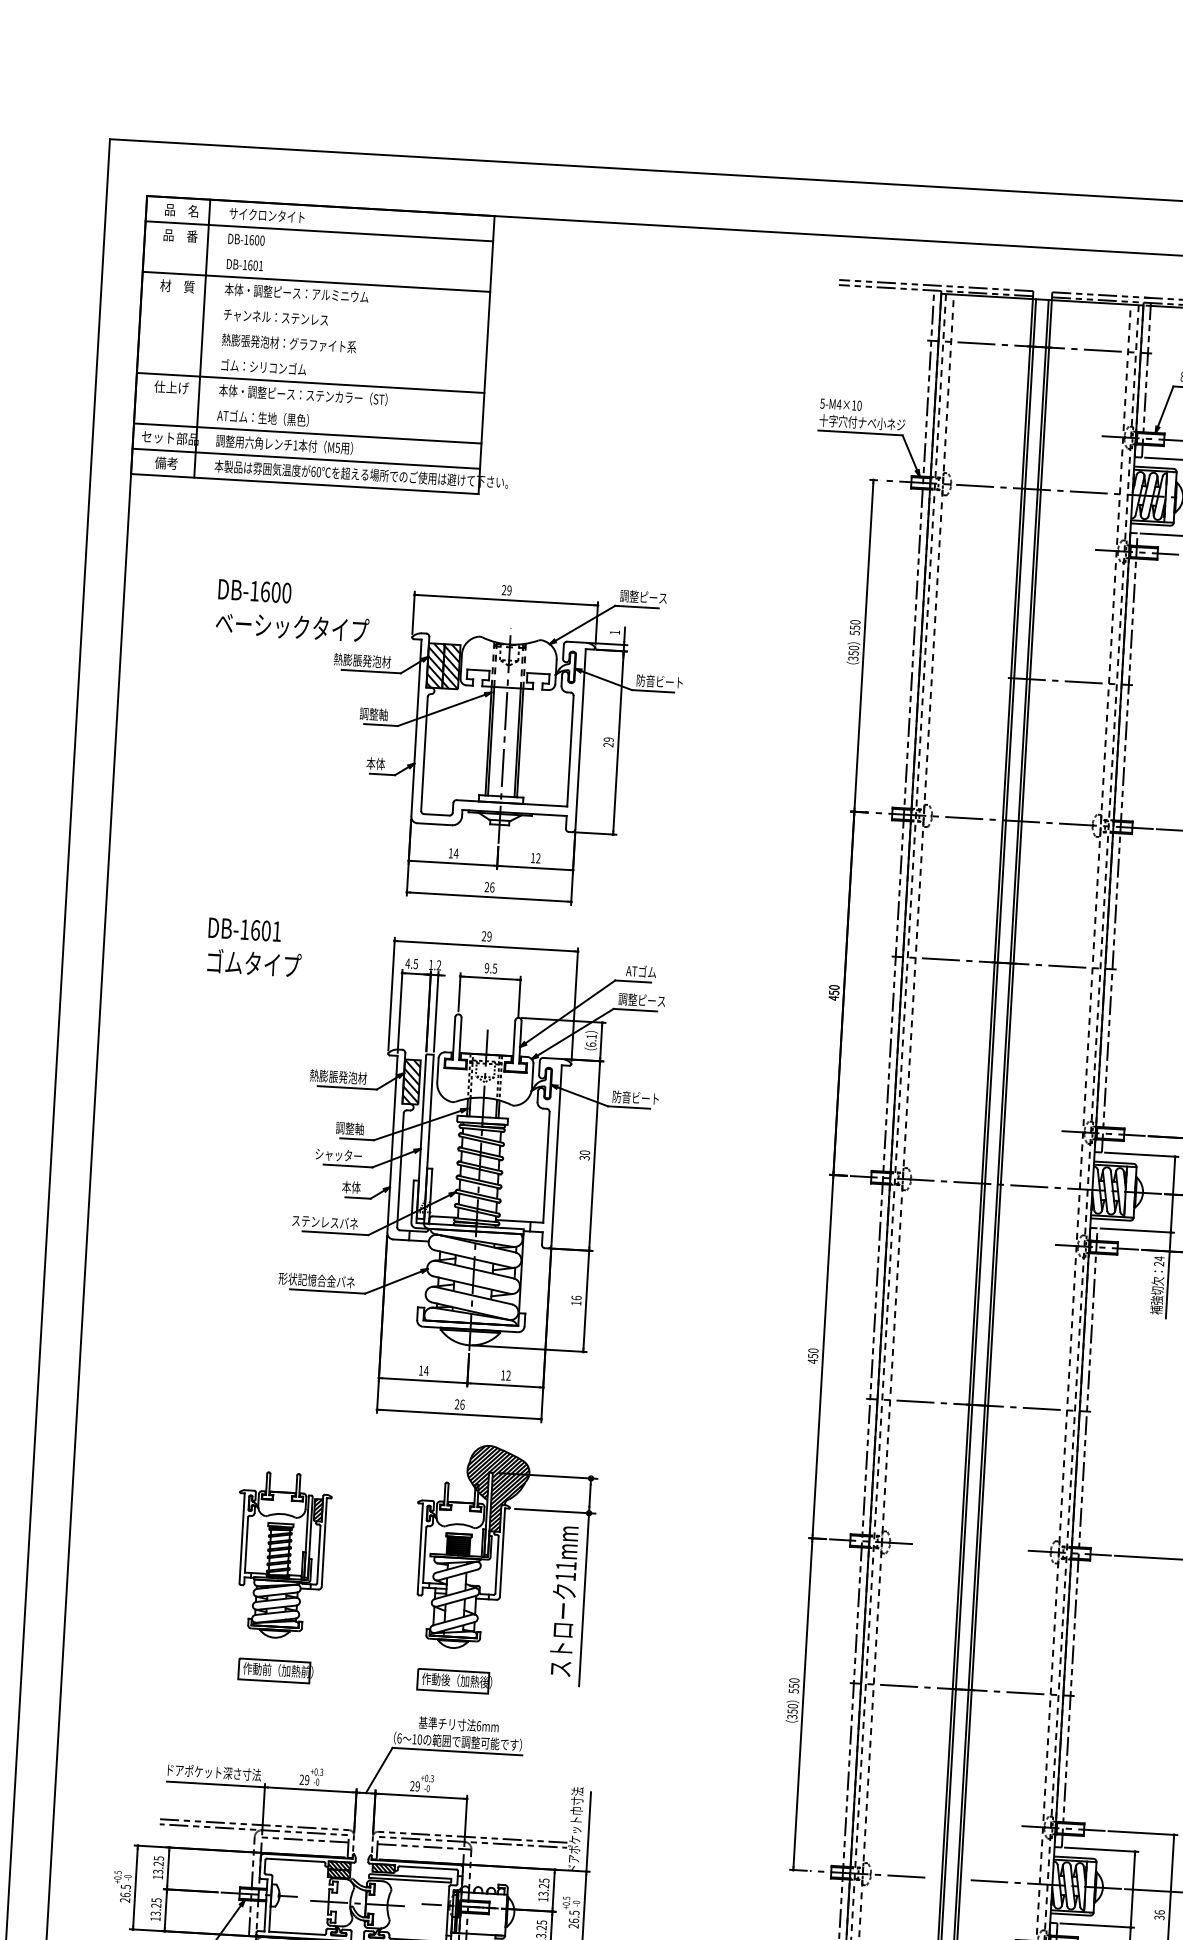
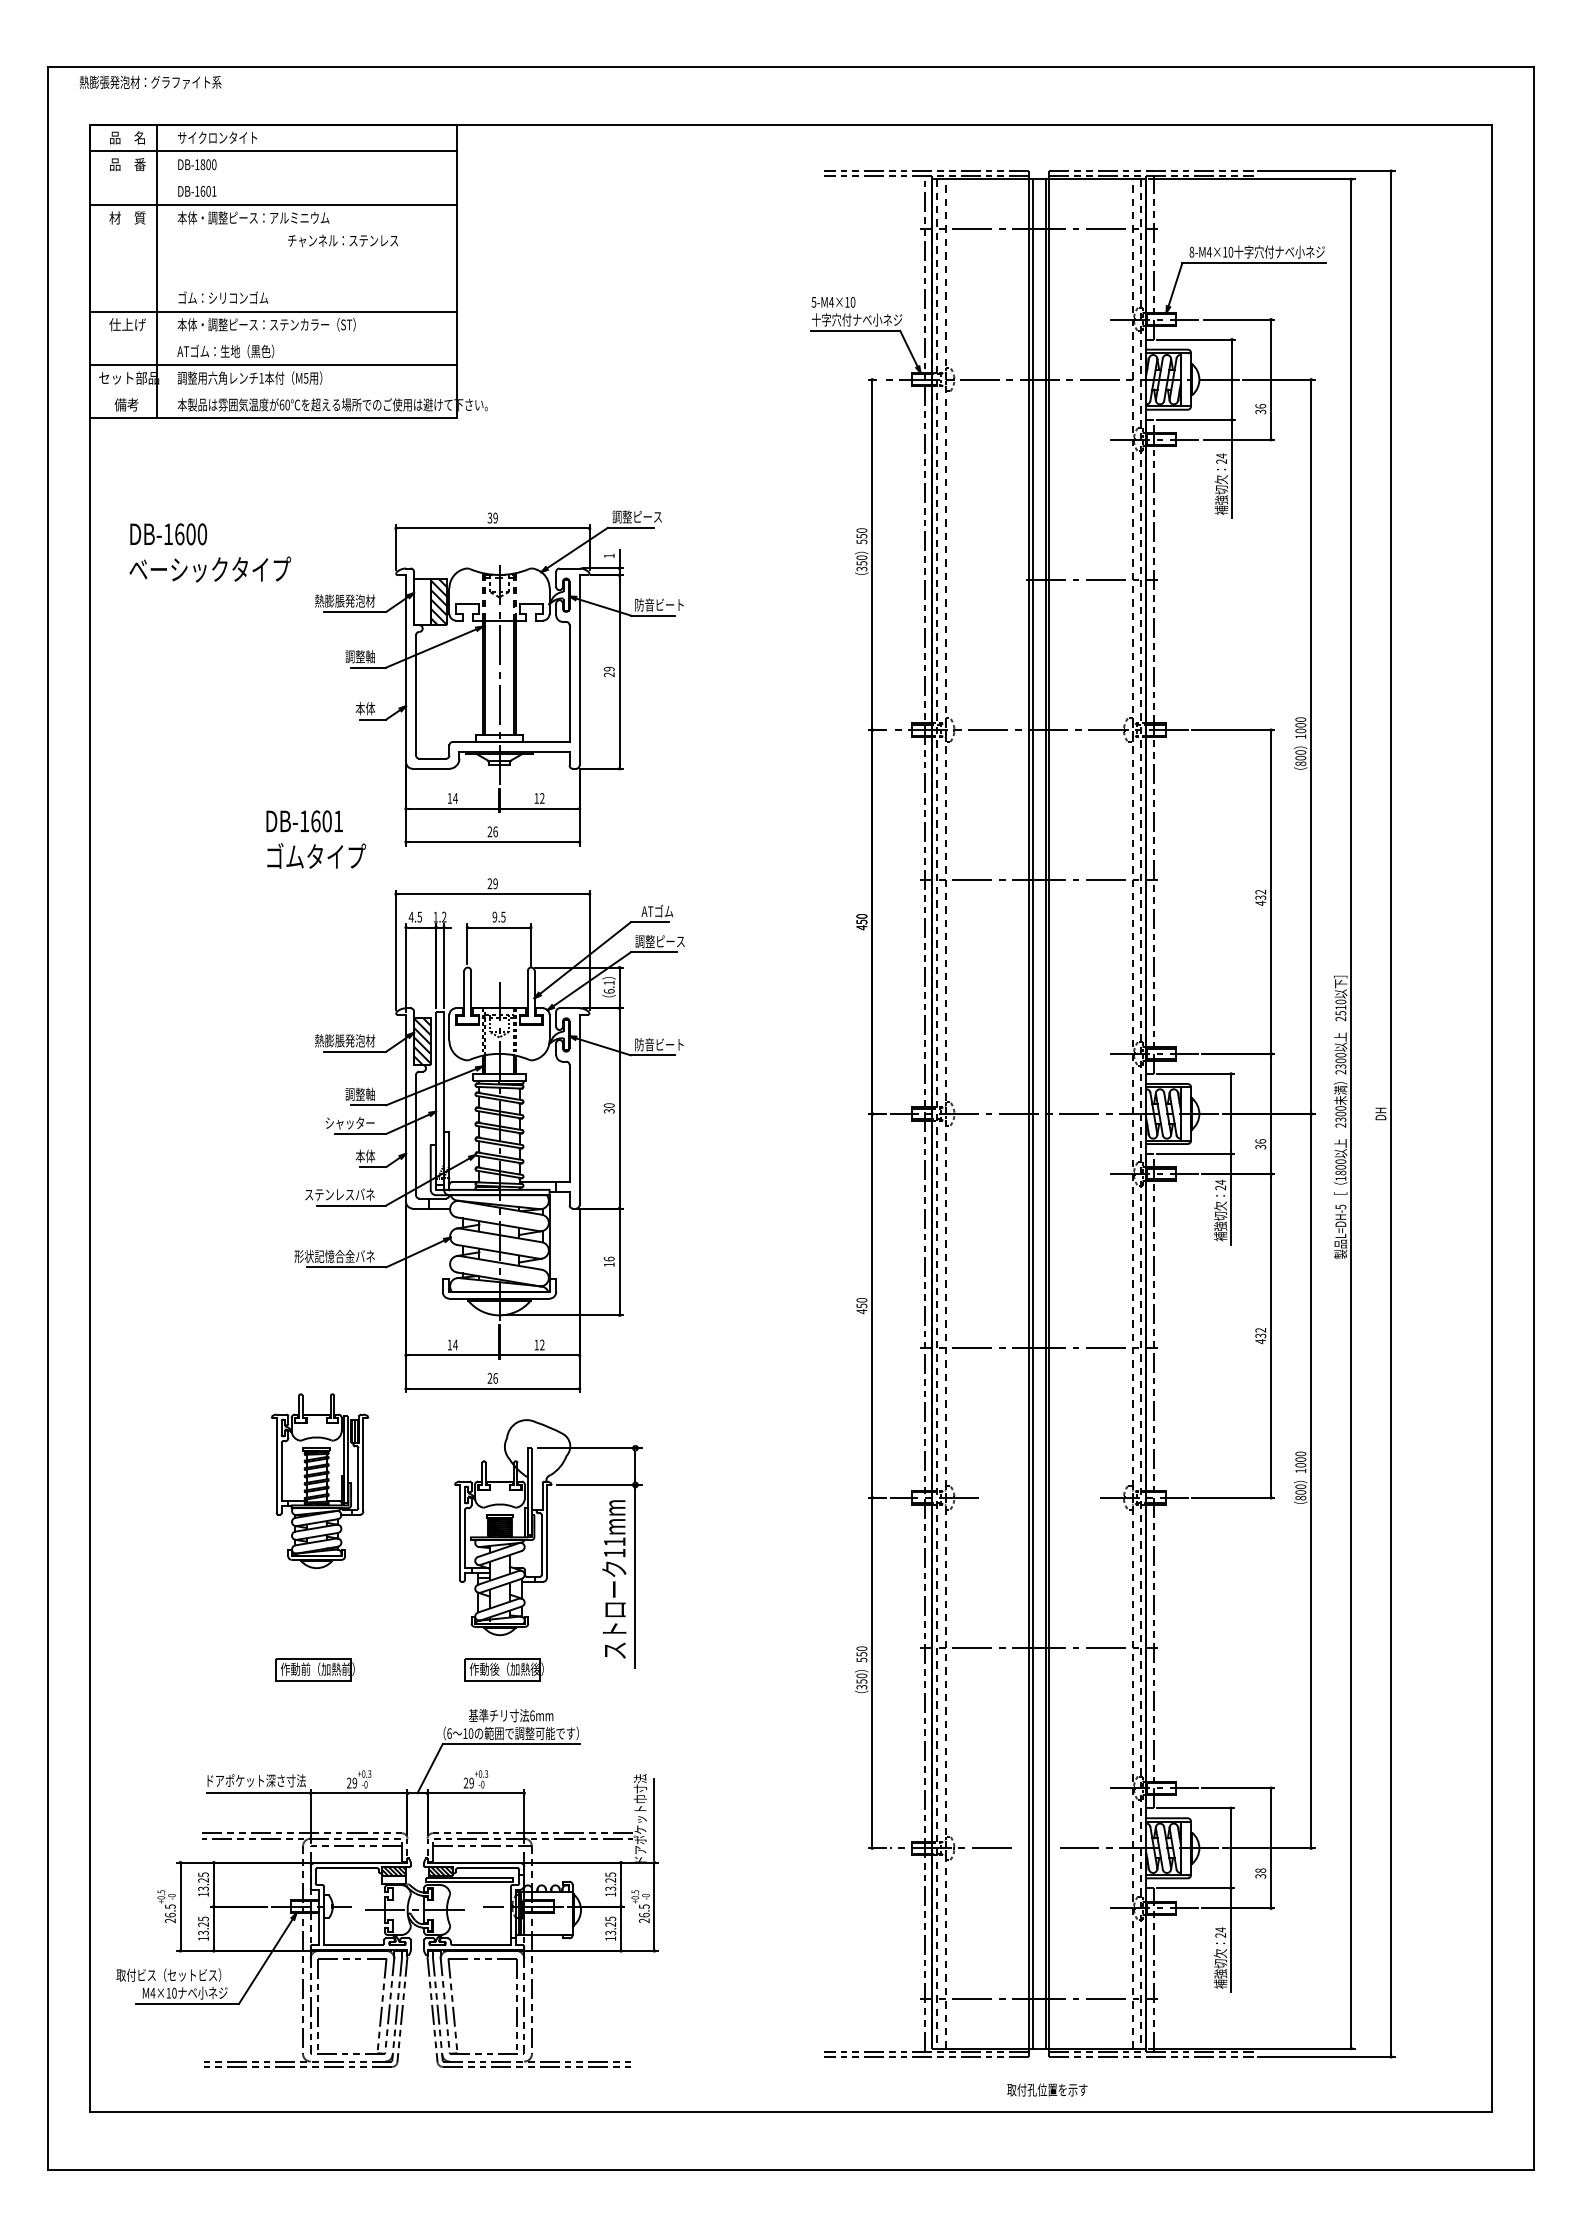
text: (251, 239) -> (202, 164), DB-1600 -> DB-1800
text: (276, 317) -> (343, 240), moved
text: (289, 342) -> (150, 81), moved
line: (306, 458) -> (273, 391), removed
text: (503, 590) -> (489, 518), 29 -> 39
text: (293, 610) -> (210, 552), moved
hatch: (435, 665) -> (422, 601), removed
text: (254, 947) -> (315, 839), moved
hatch: (497, 1489) -> (537, 1465), removed
part: (281, 1555) -> (319, 1481), moved
hatch: (338, 1873) -> (393, 1879), removed
text: (1159, 1912) -> (1260, 1870), 36 -> 38

